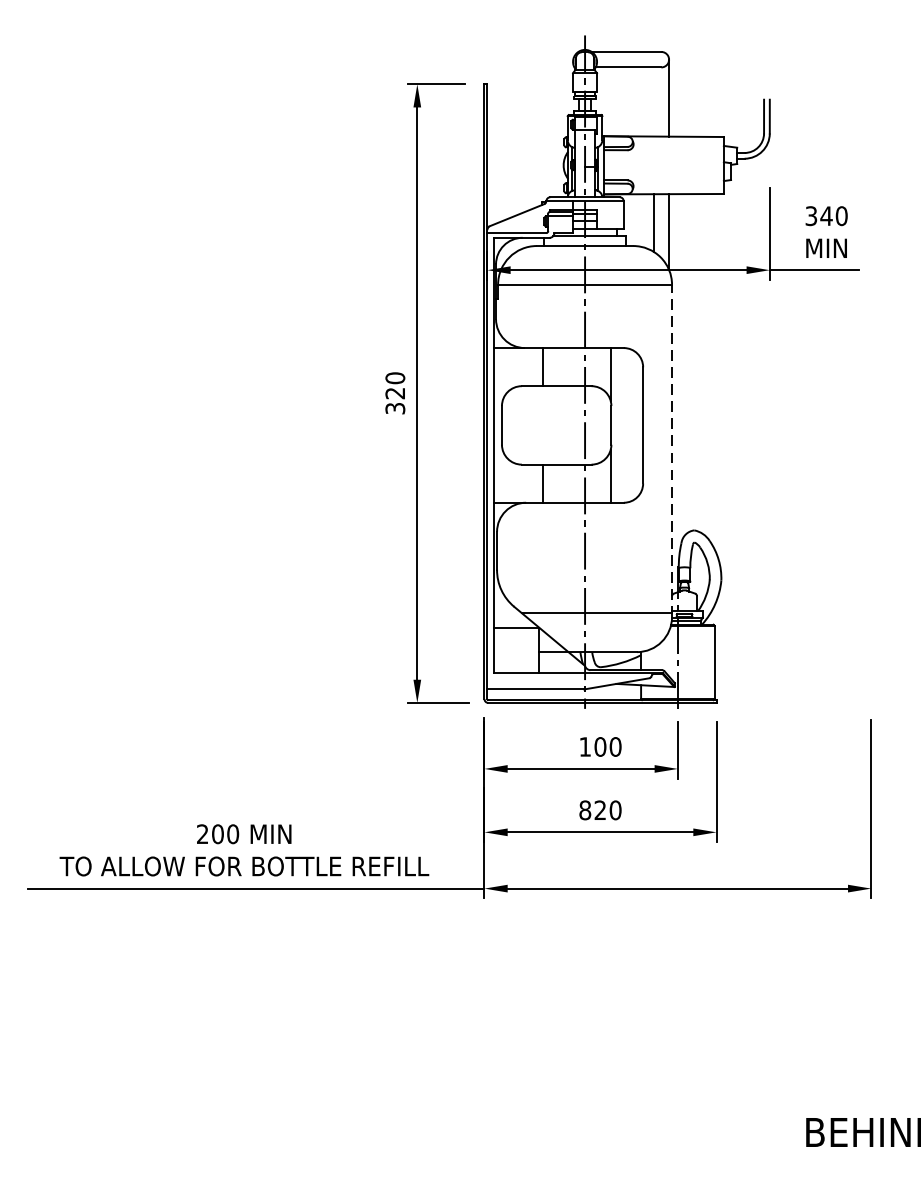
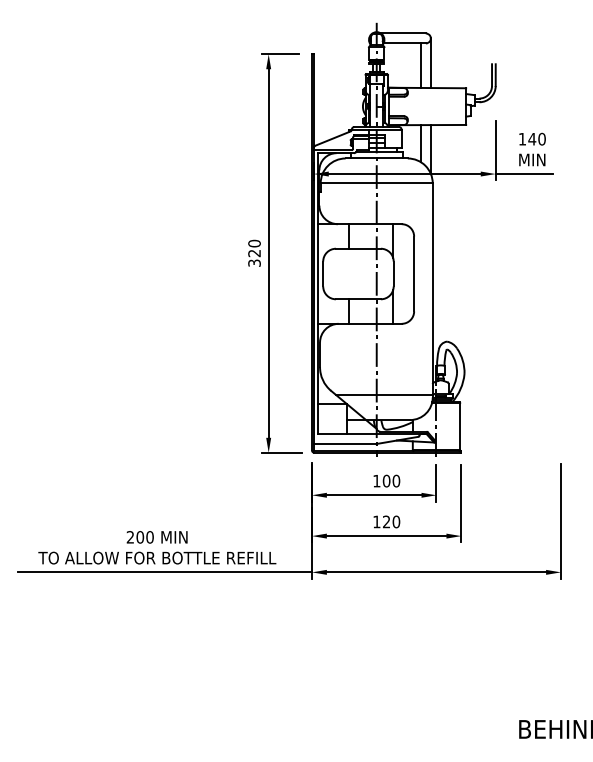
line: (653, 101) -> (420, 65), added
text: (811, 214) -> (522, 138), 340 -> 140
line: (671, 449) -> (432, 289), dashed -> solid
text: (584, 809) -> (376, 521), 820 -> 120

